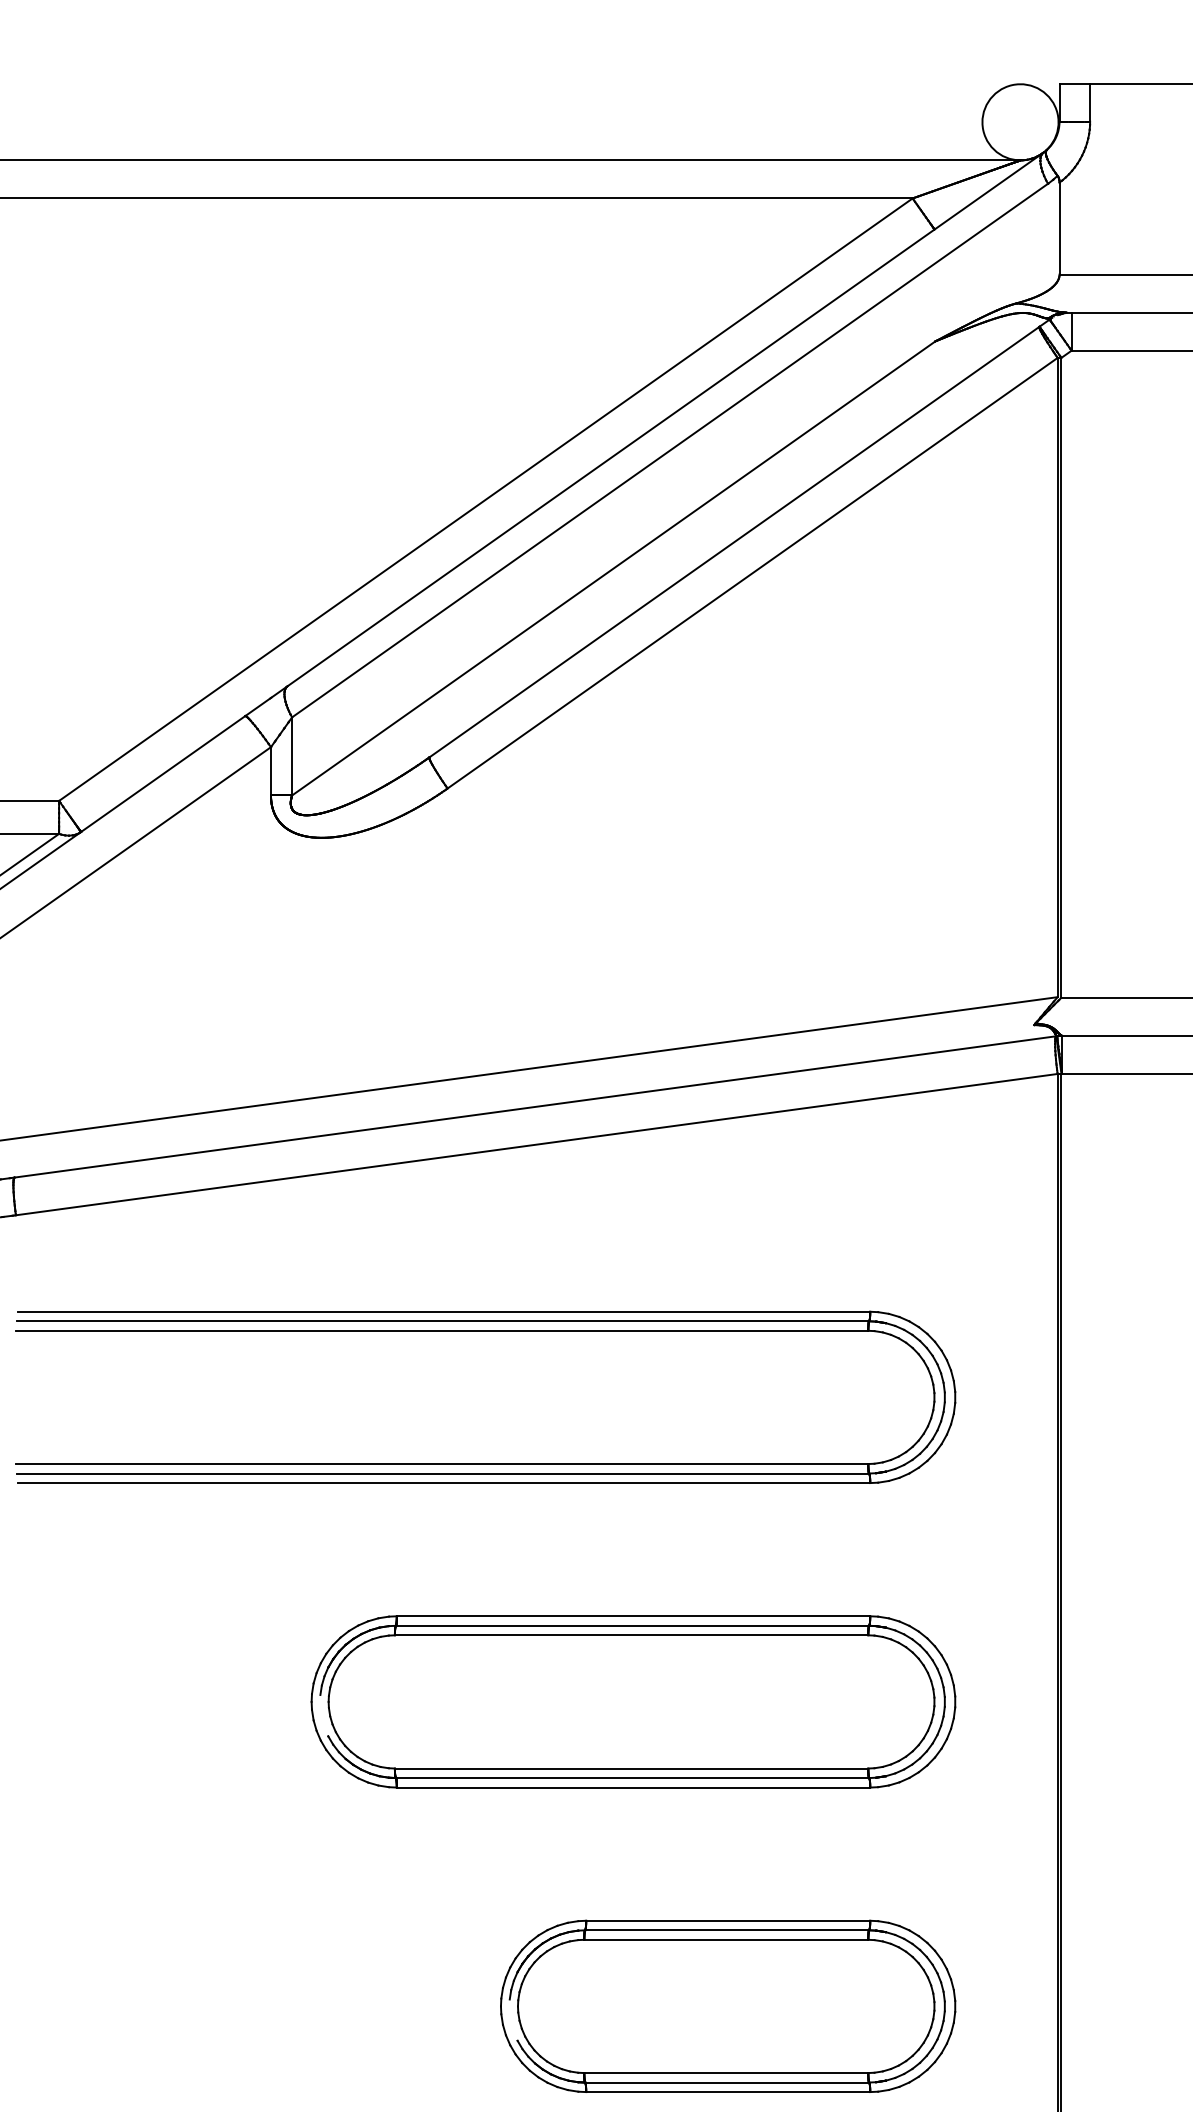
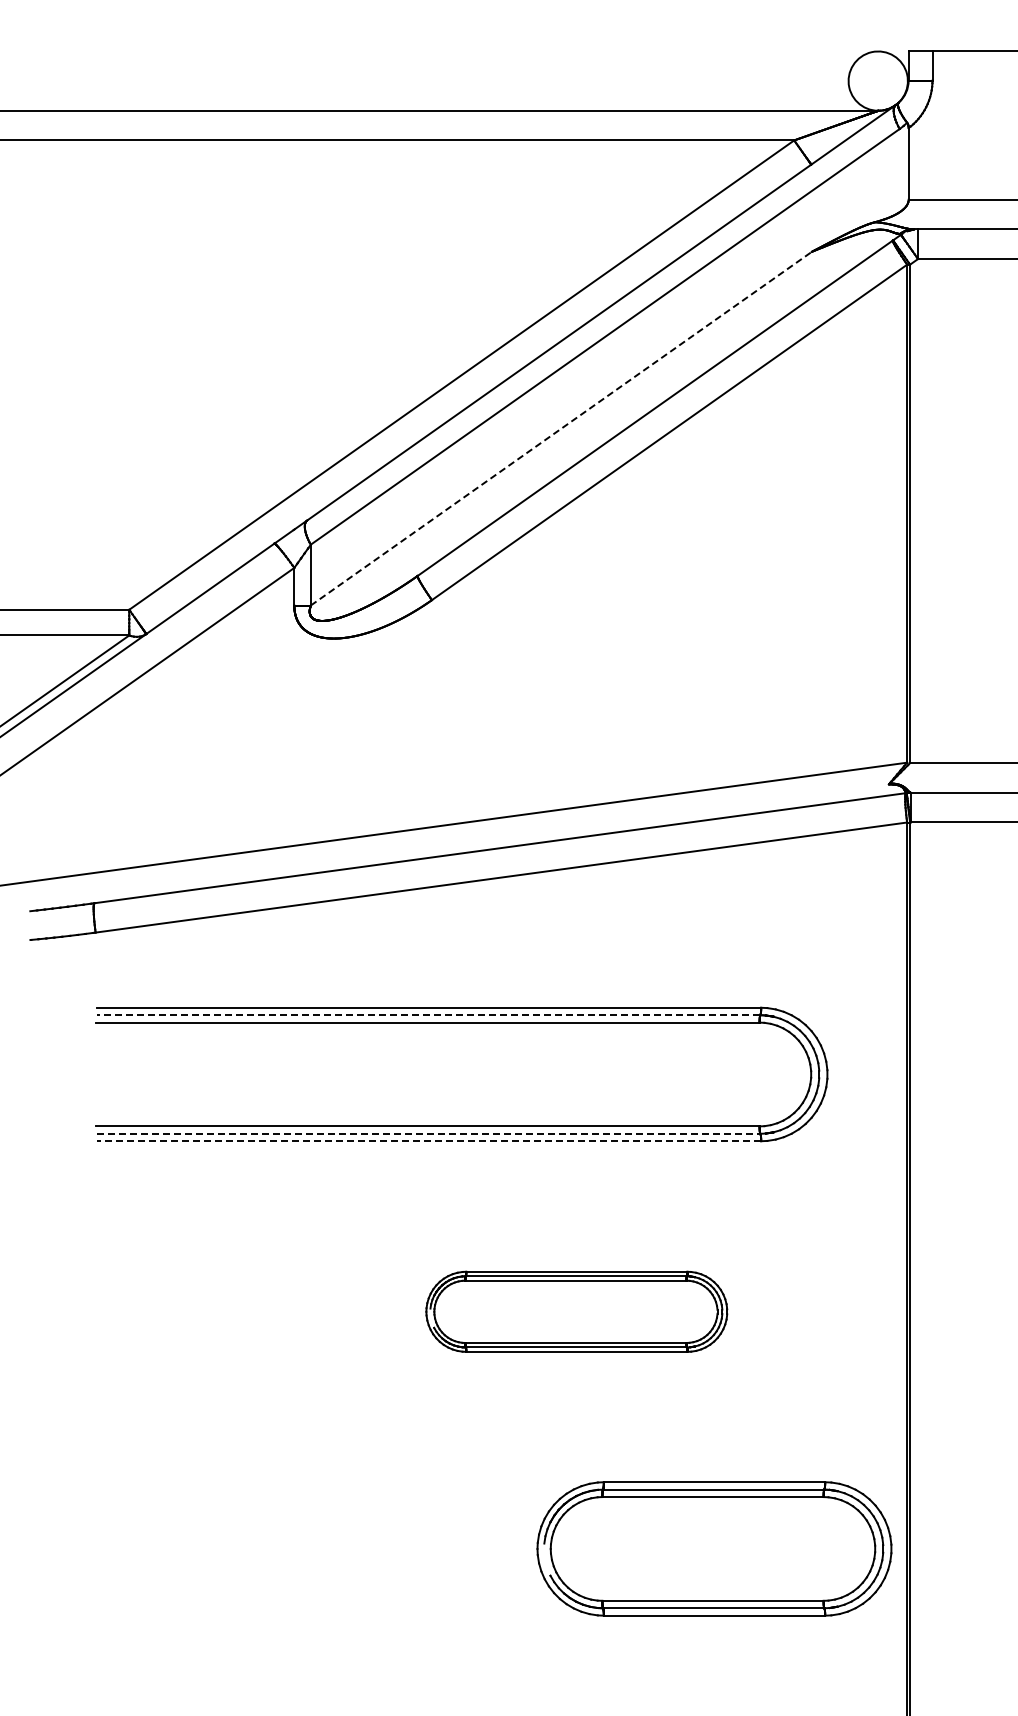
line: (613, 568) -> (561, 428), solid -> dashed
line: (443, 1321) -> (428, 1015), solid -> dashed
line: (443, 1473) -> (428, 1133), solid -> dashed
line: (444, 1483) -> (429, 1141), solid -> dashed
part: (633, 1701) -> (576, 1311), size x0.6
part: (728, 2005) -> (714, 1548), moved

